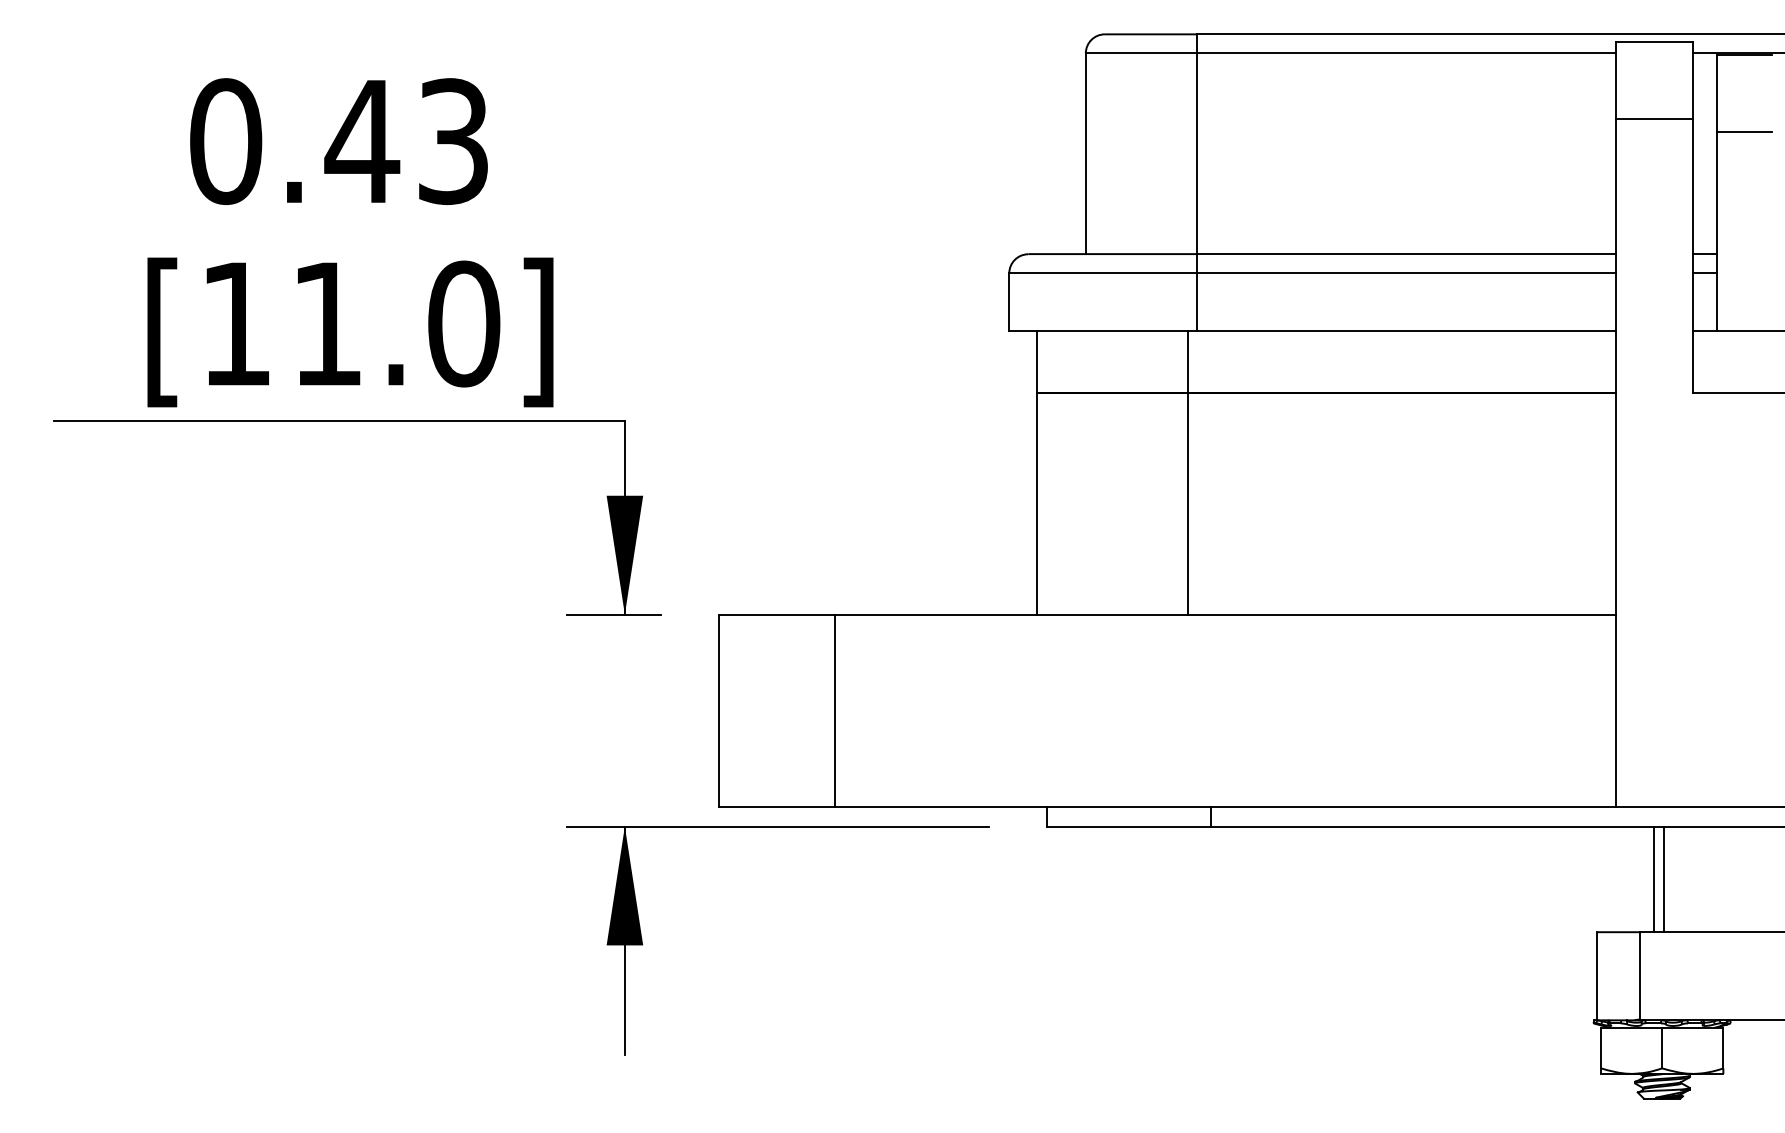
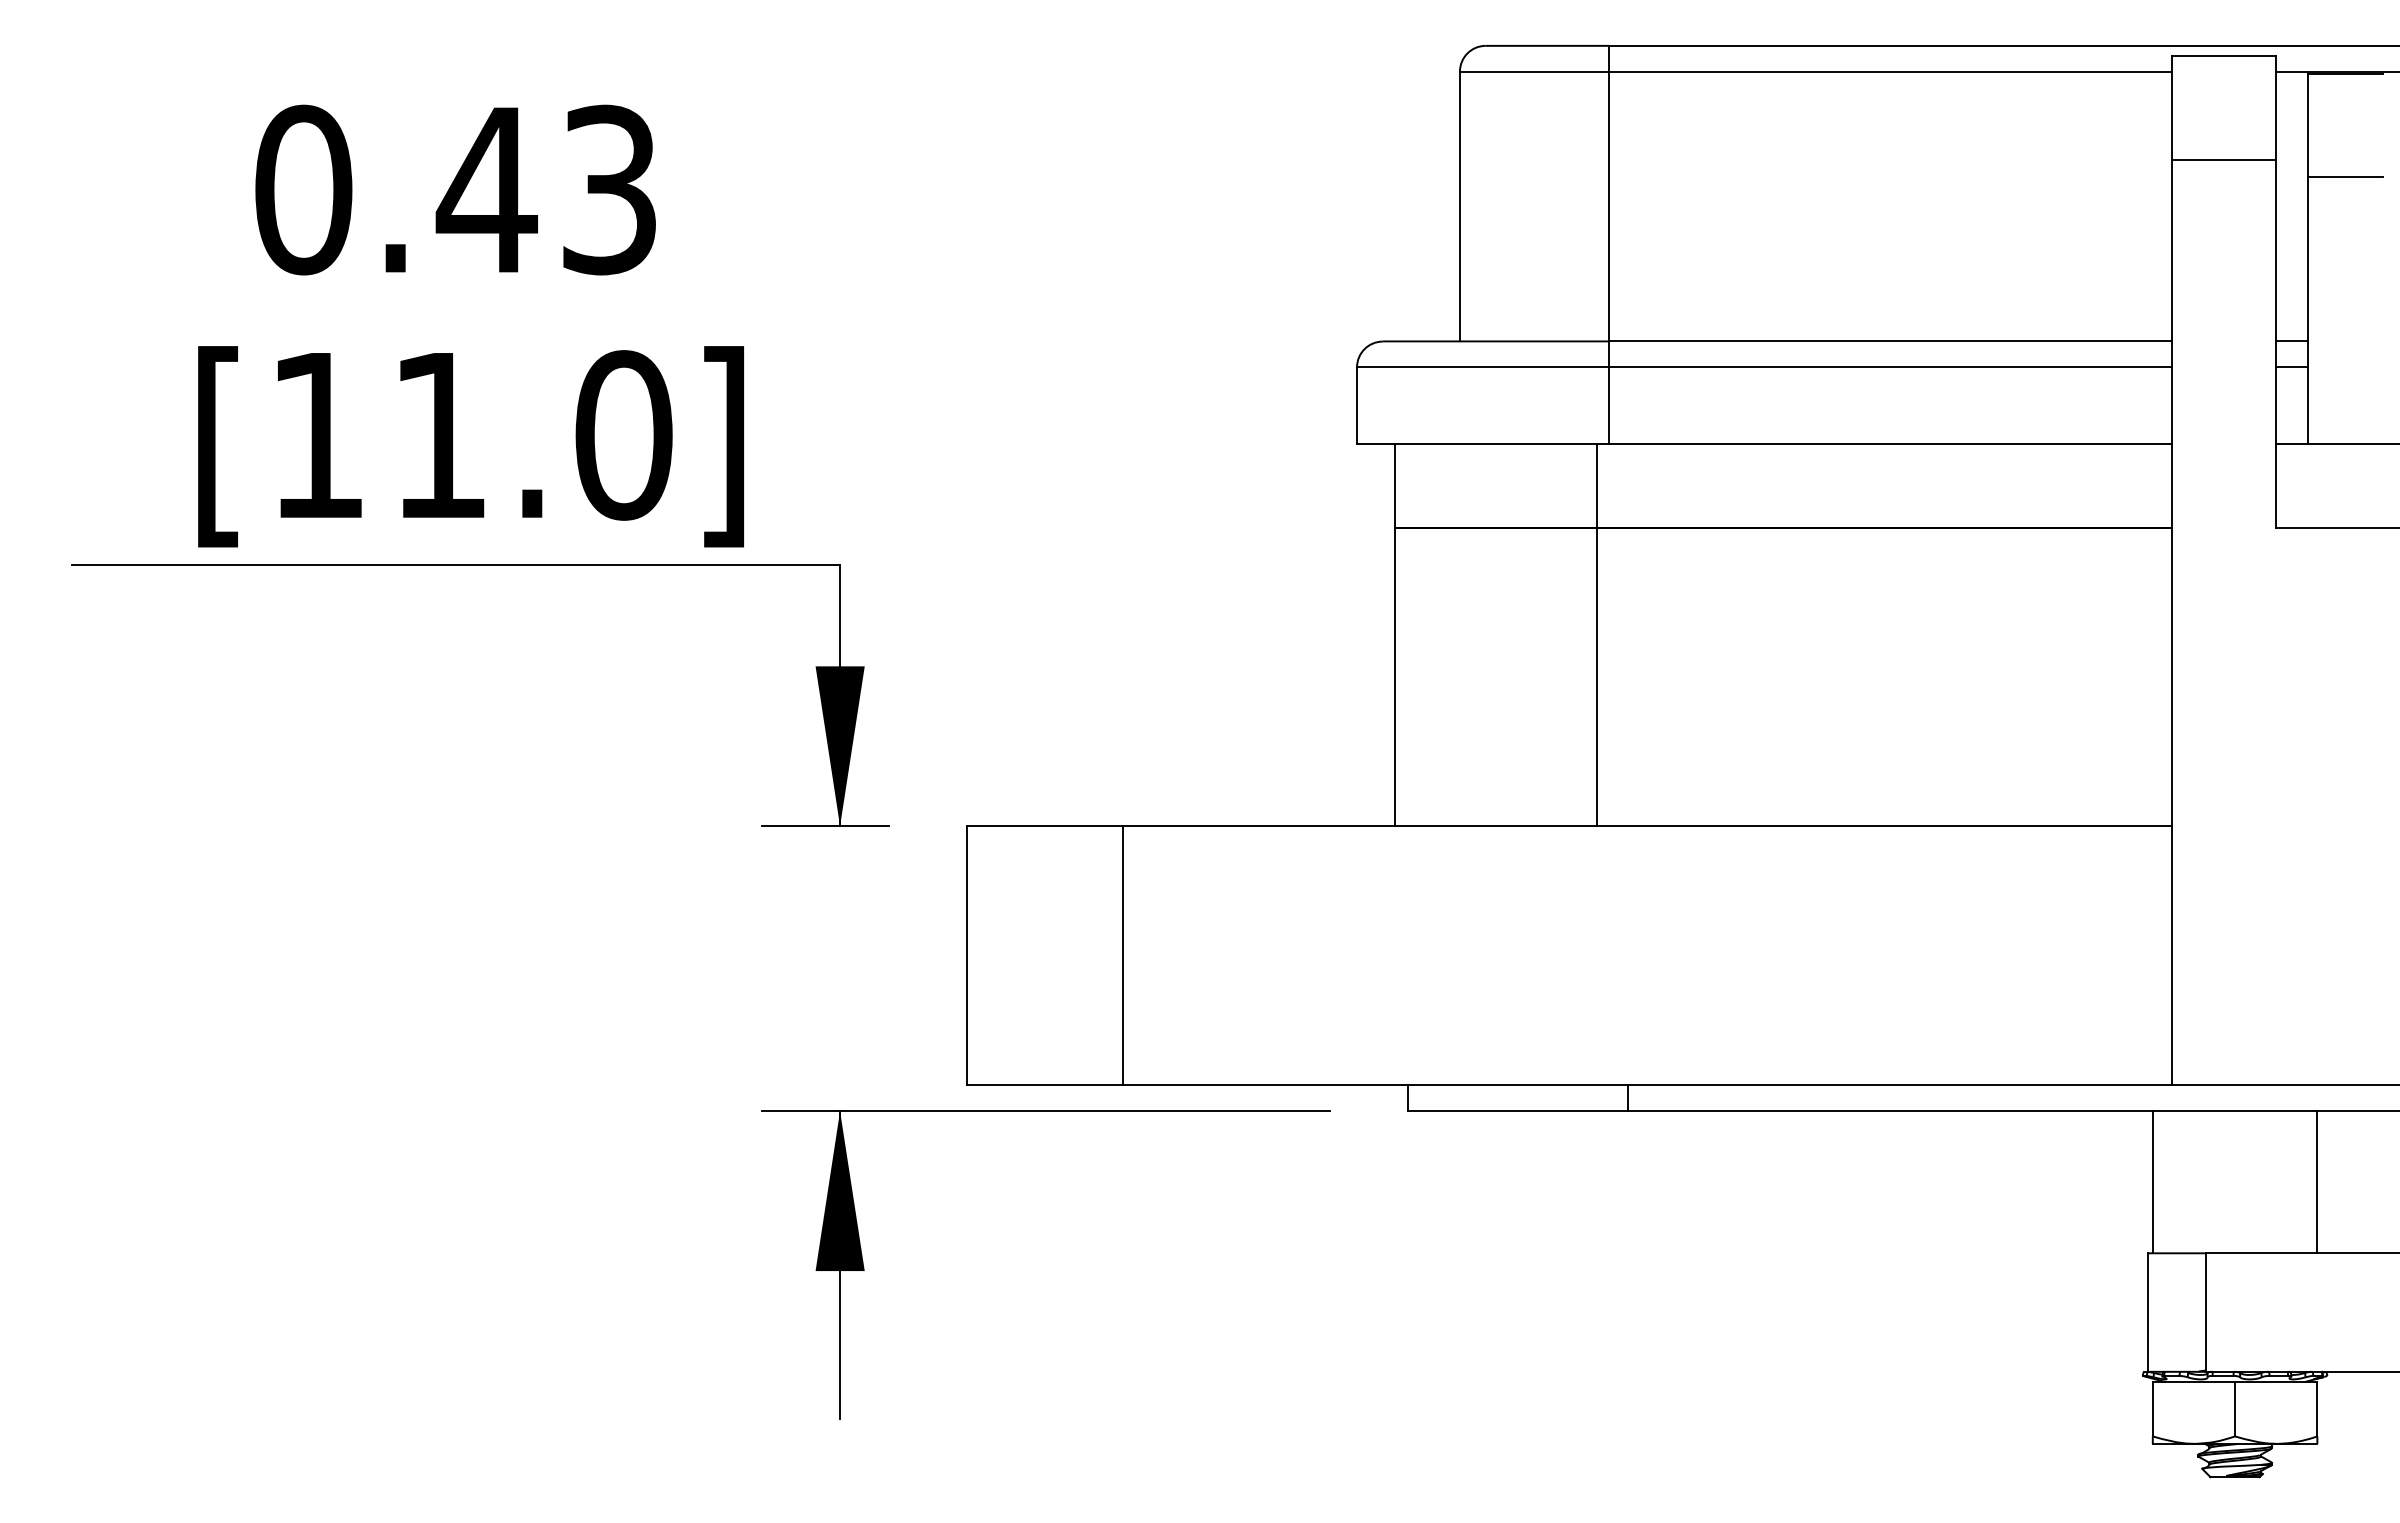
line: (1653, 879) -> (2152, 1182), moved
line: (1663, 879) -> (2317, 1182), moved

